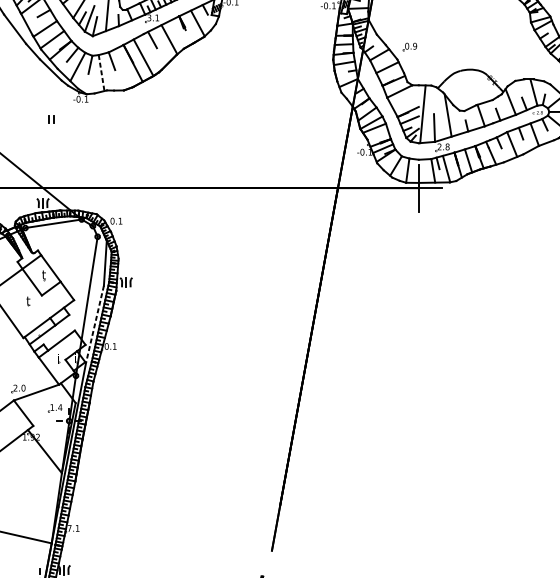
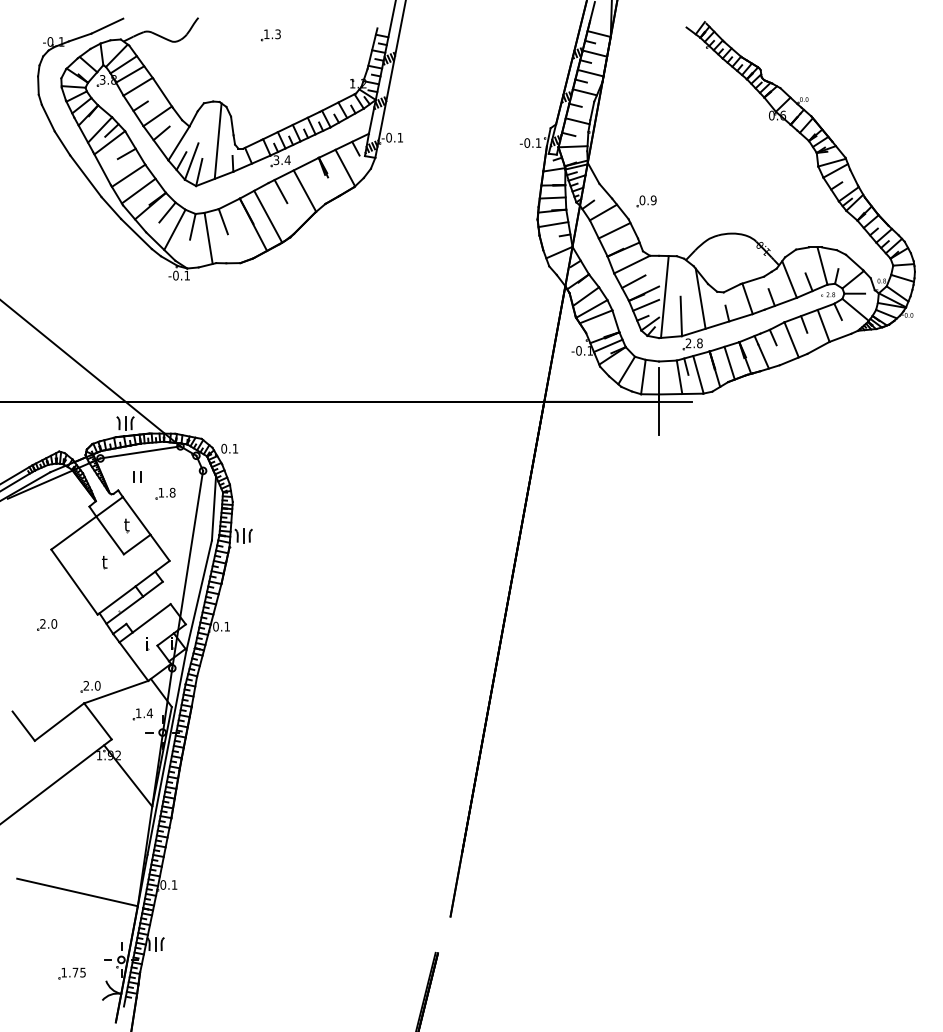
text: (157, 17) -> (287, 159), 3.1 -> 3.4
line: (101, 73) -> (208, 238), dashed -> solid
line: (400, 103) -> (633, 281), added
part: (51, 118) -> (137, 476), moved
part: (71, 252) -> (165, 493), added
line: (95, 324) -> (199, 595), dashed -> solid
text: (69, 528) -> (163, 884), 7.1 -> 0.1

